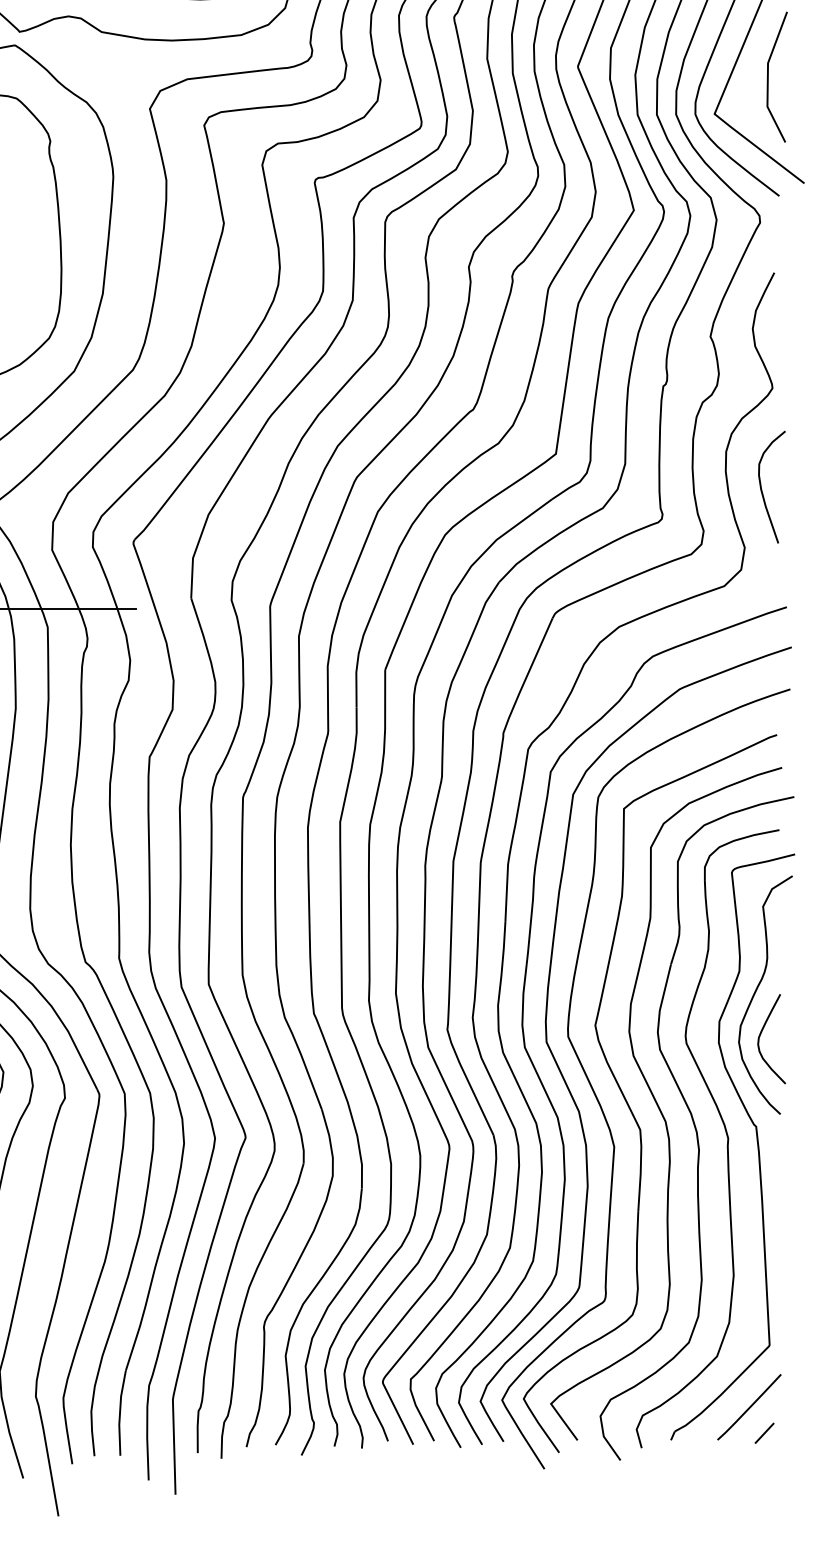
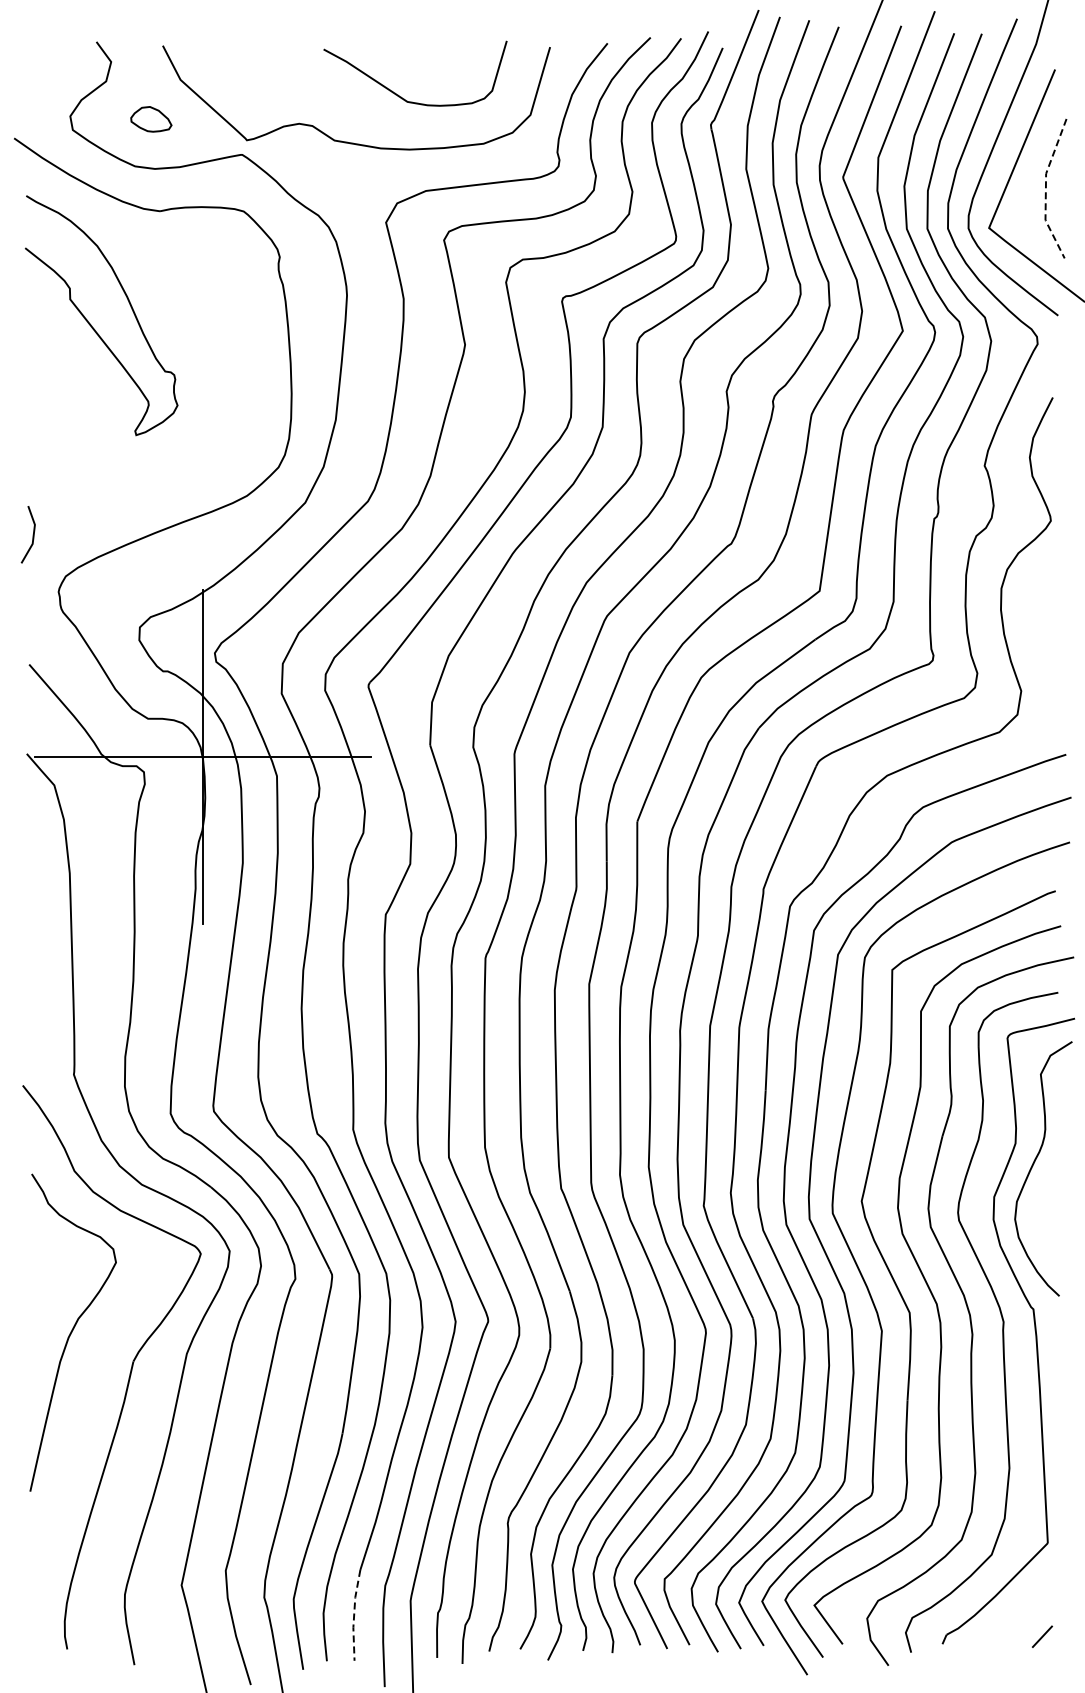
line: (767, 77) -> (1045, 189), solid -> dashed
curve: (762, 490) -> (1040, 630), removed
curve: (760, 1035) -> (1038, 1212), removed
line: (749, 1406) -> (1026, 1608), removed
line: (120, 1413) -> (354, 1615), solid -> dashed

